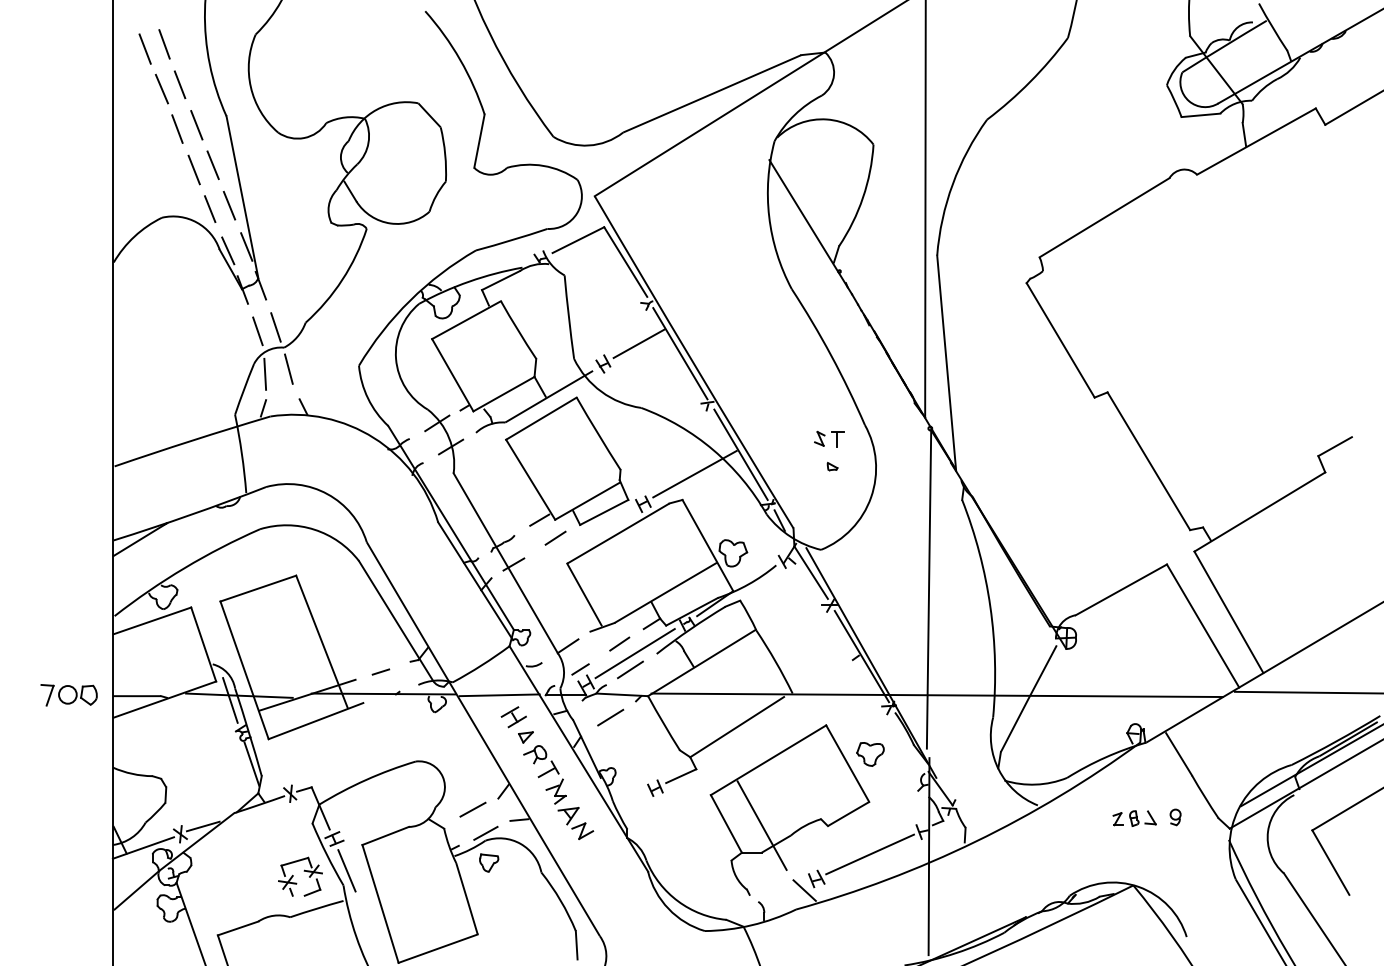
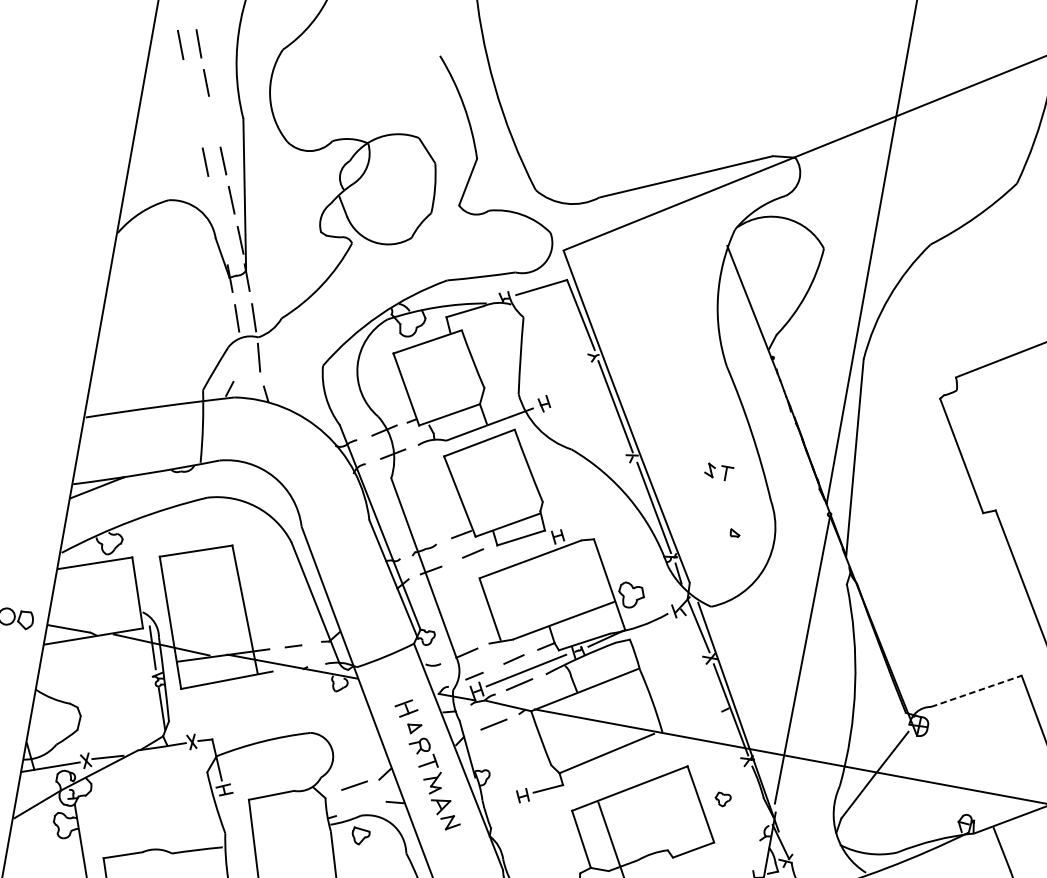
line: (161, 88) -> (189, 83), removed
line: (196, 125) -> (214, 122), removed
line: (177, 128) -> (197, 122), removed
line: (210, 209) -> (213, 200), removed
line: (228, 250) -> (223, 240), removed
line: (638, 343) -> (579, 390), removed
line: (265, 373) -> (237, 357), removed
part: (829, 438) -> (718, 471), moved
line: (694, 473) -> (609, 517), removed
line: (1121, 589) -> (976, 691), solid -> dashed
line: (499, 695) -> (396, 686), removed
part: (870, 754) -> (722, 799), size x0.6
line: (485, 832) -> (362, 808), removed
line: (346, 870) -> (230, 820), removed
part: (300, 876) -> (187, 818), removed

